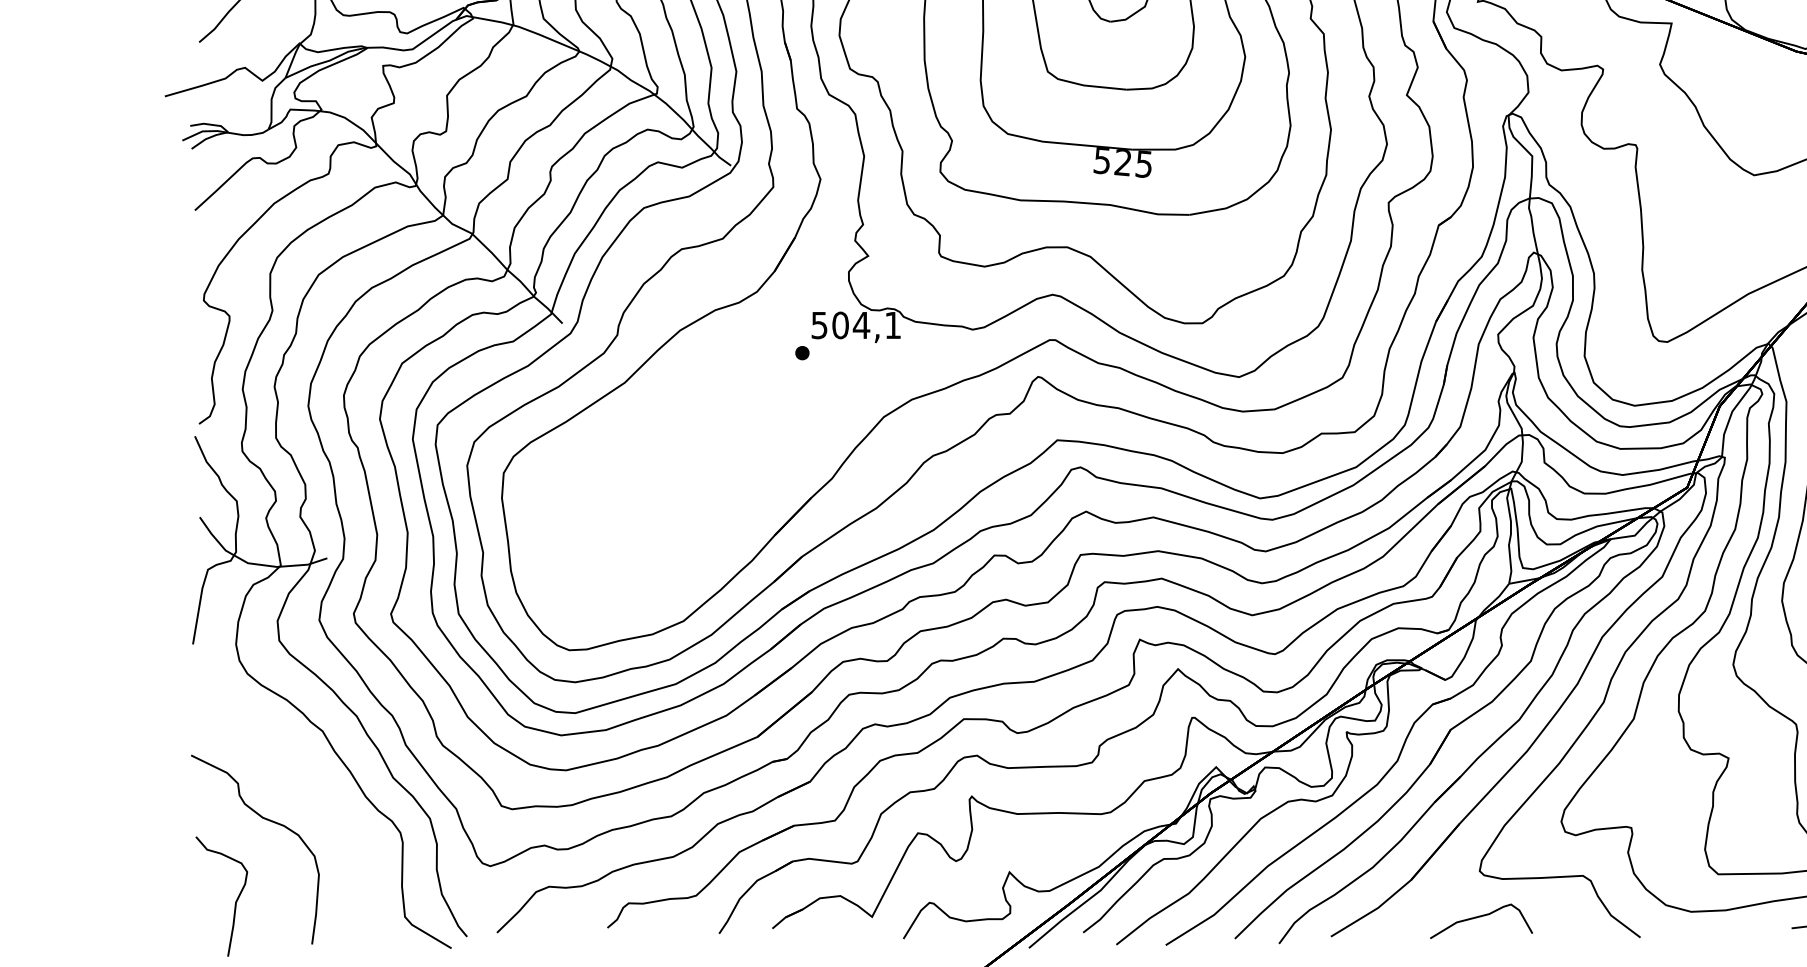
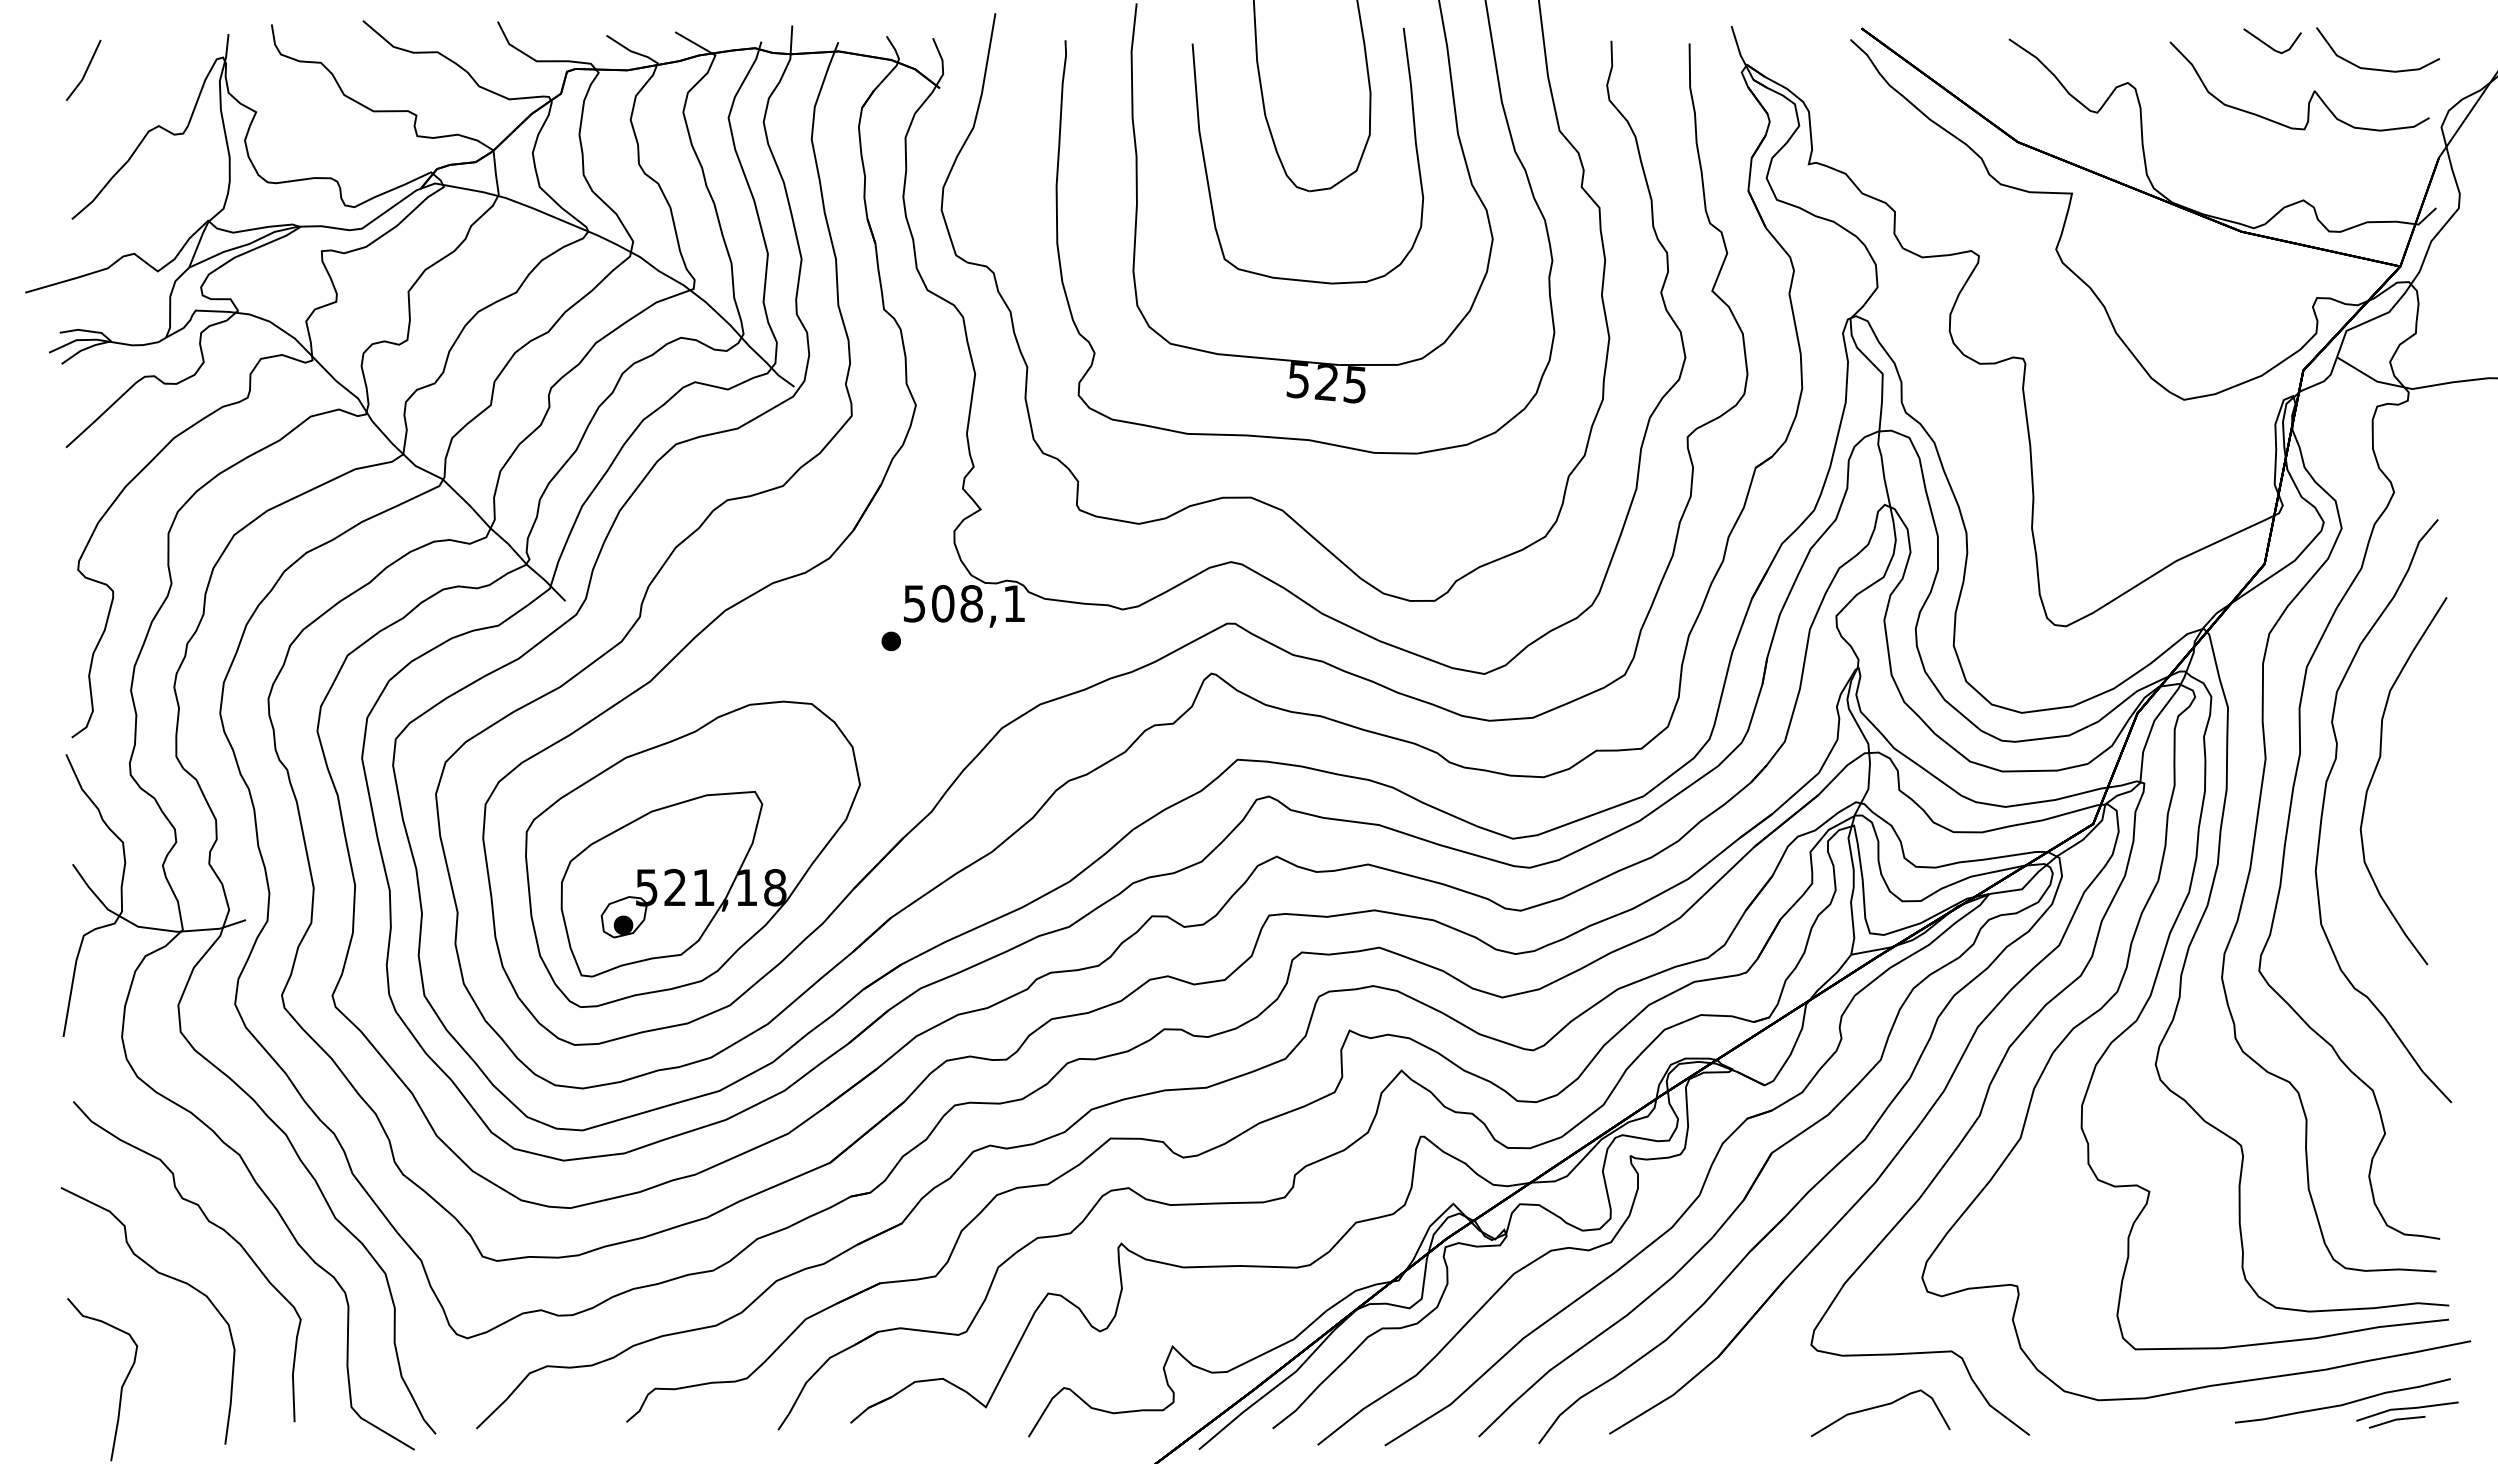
text: (861, 325) -> (971, 603), 504,1 -> 508,1
part: (656, 509) -> (692, 853), added
curve: (301, 781) -> (210, 1223), added
curve: (1481, 917) -> (1880, 1407), moved

